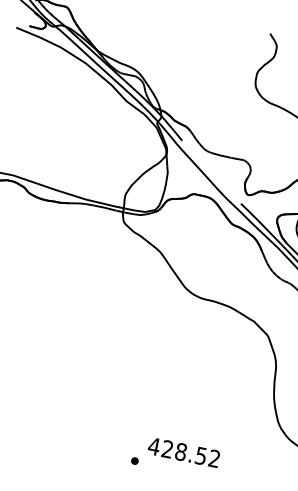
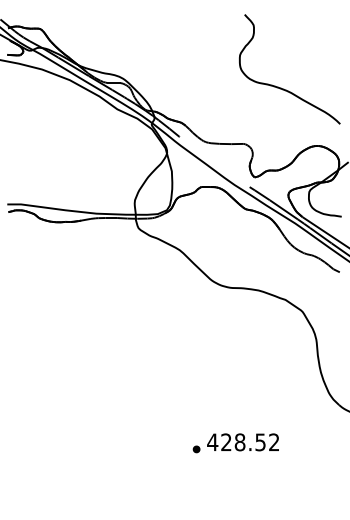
part: (134, 461) -> (196, 449), moved

